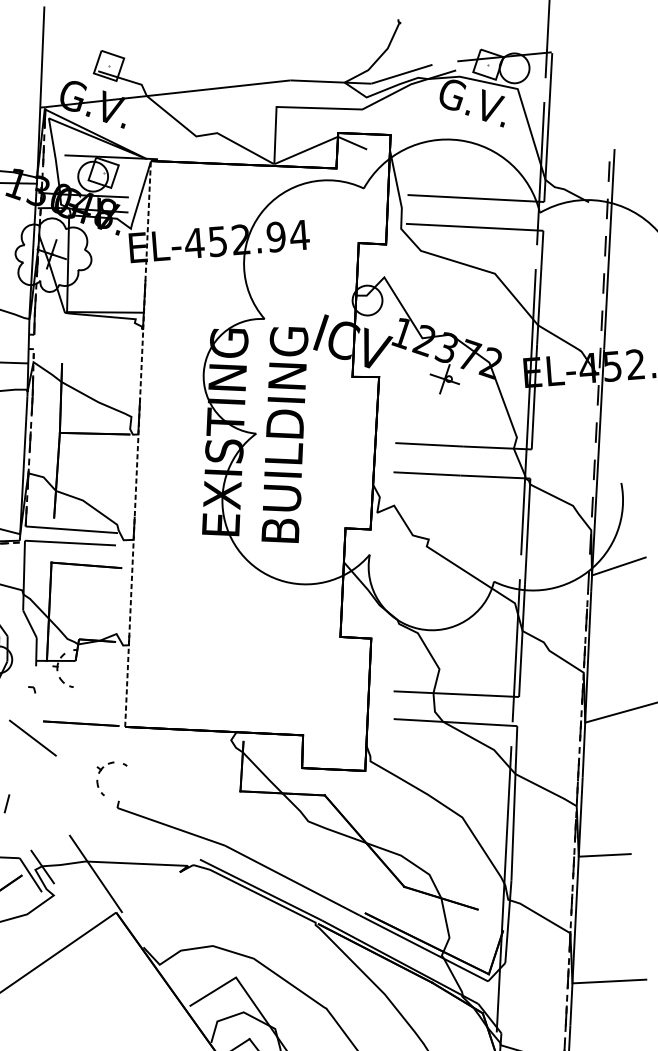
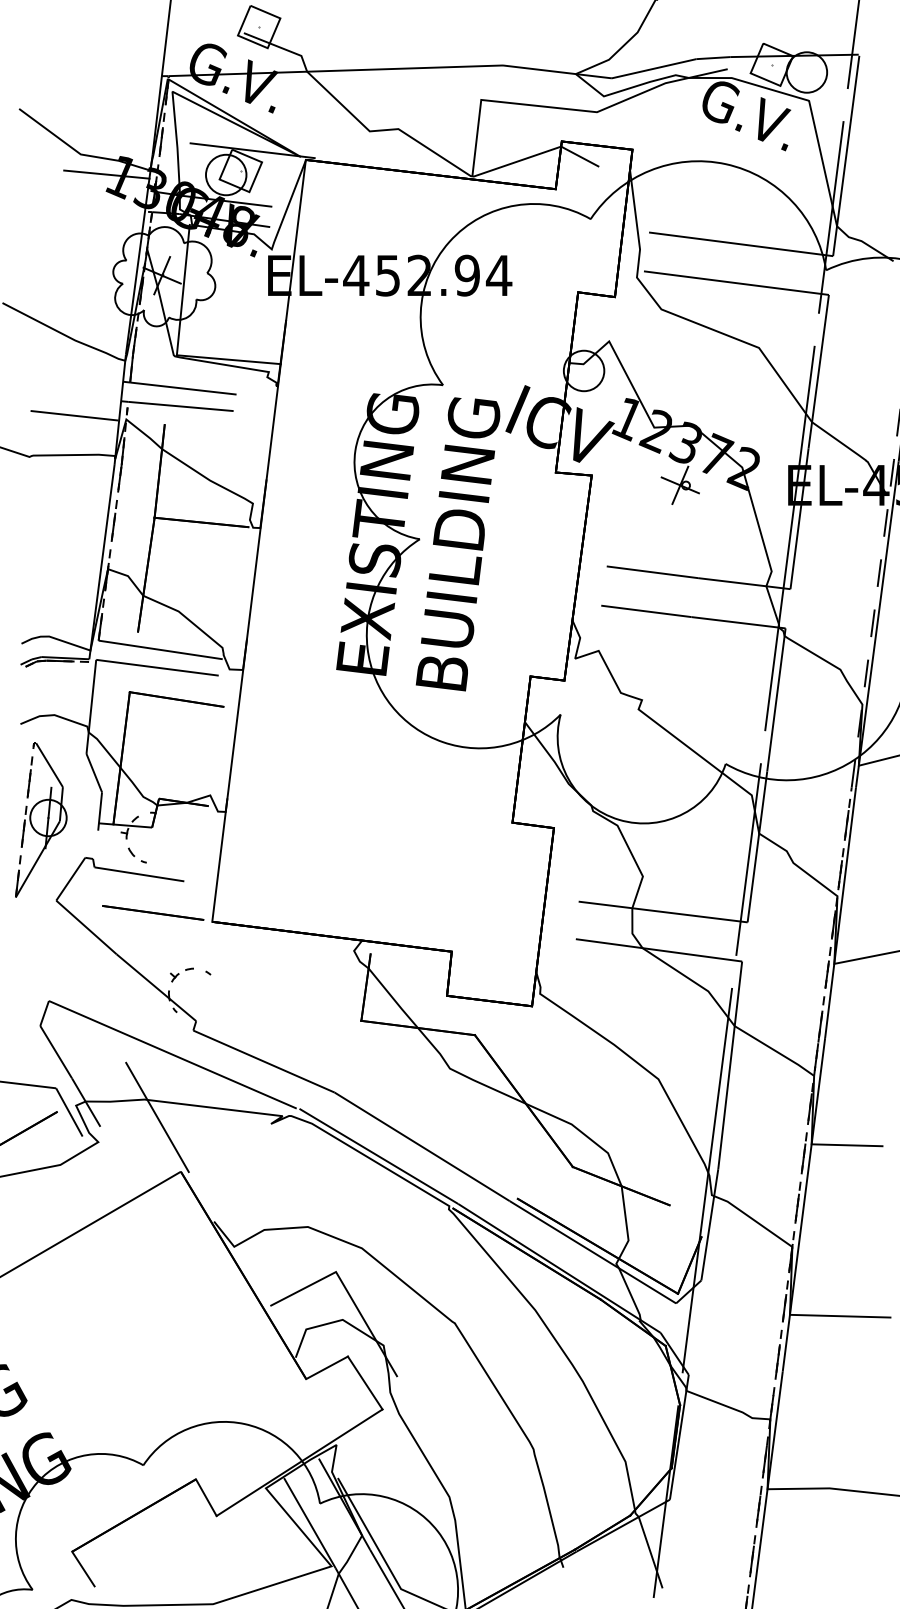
line: (445, 63) -> (713, 58), added
line: (73, 336) -> (183, 388), added
line: (72, 349) -> (180, 406), added
line: (138, 443) -> (259, 540), dashed -> solid
line: (68, 696) -> (139, 874), added
line: (18, 703) -> (70, 878), added
line: (87, 778) -> (156, 987), added
line: (103, 826) -> (172, 1054), added
line: (17, 831) -> (56, 1051), added

